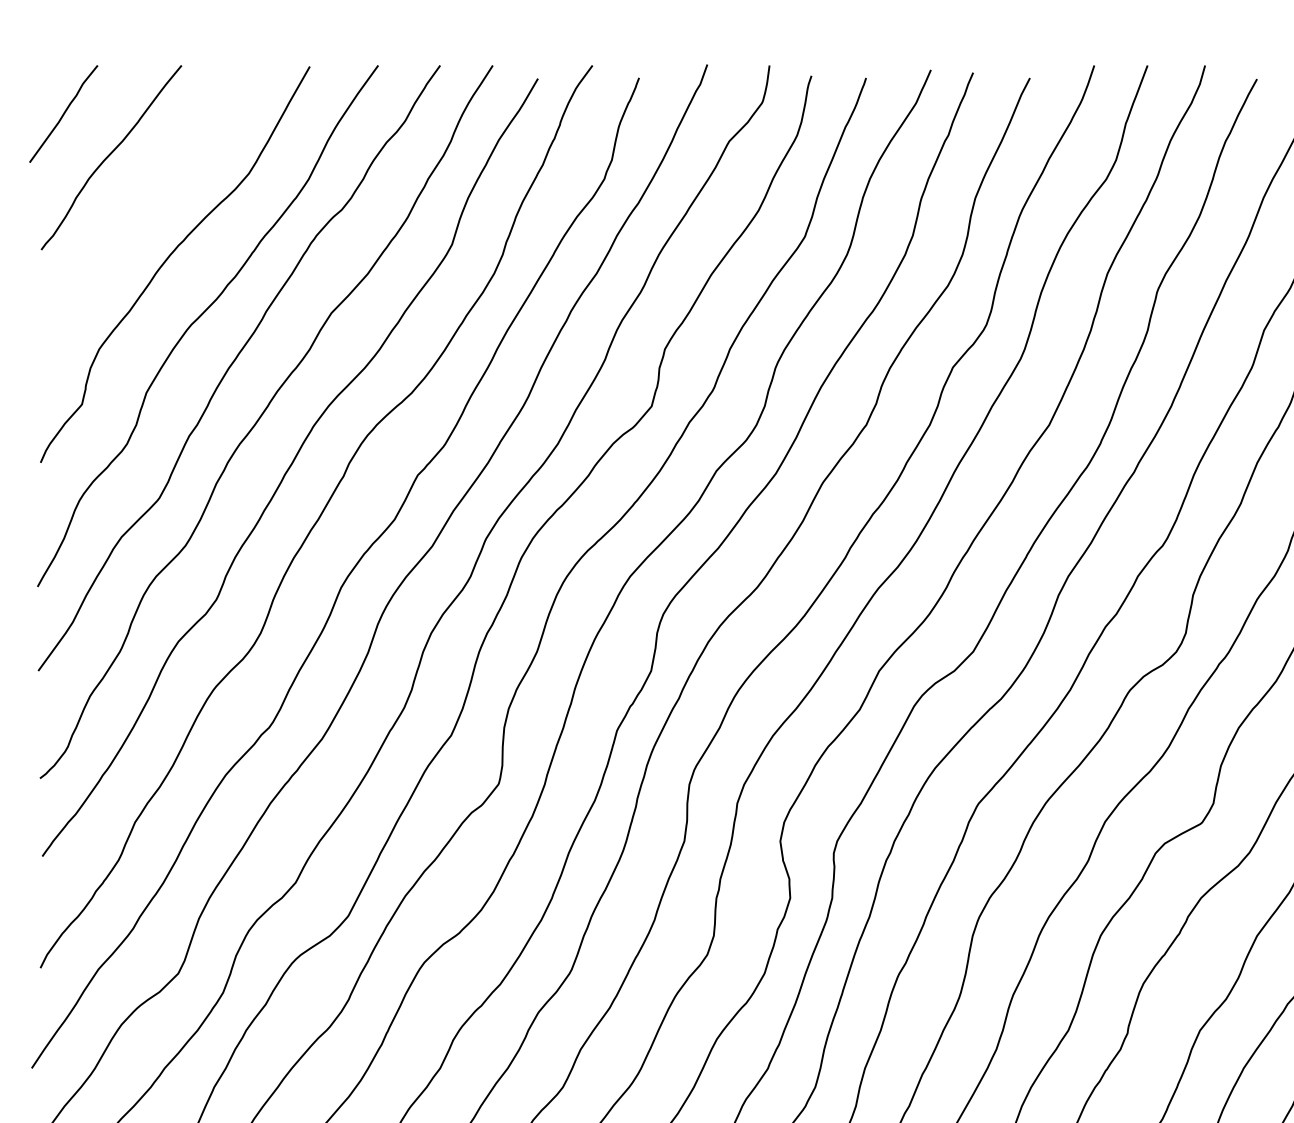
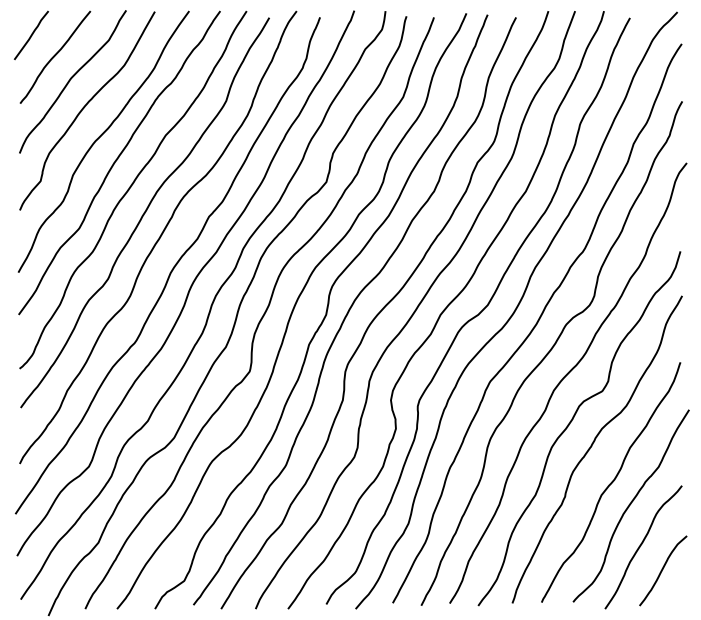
curve: (141, 205) -> (70, 81), added

